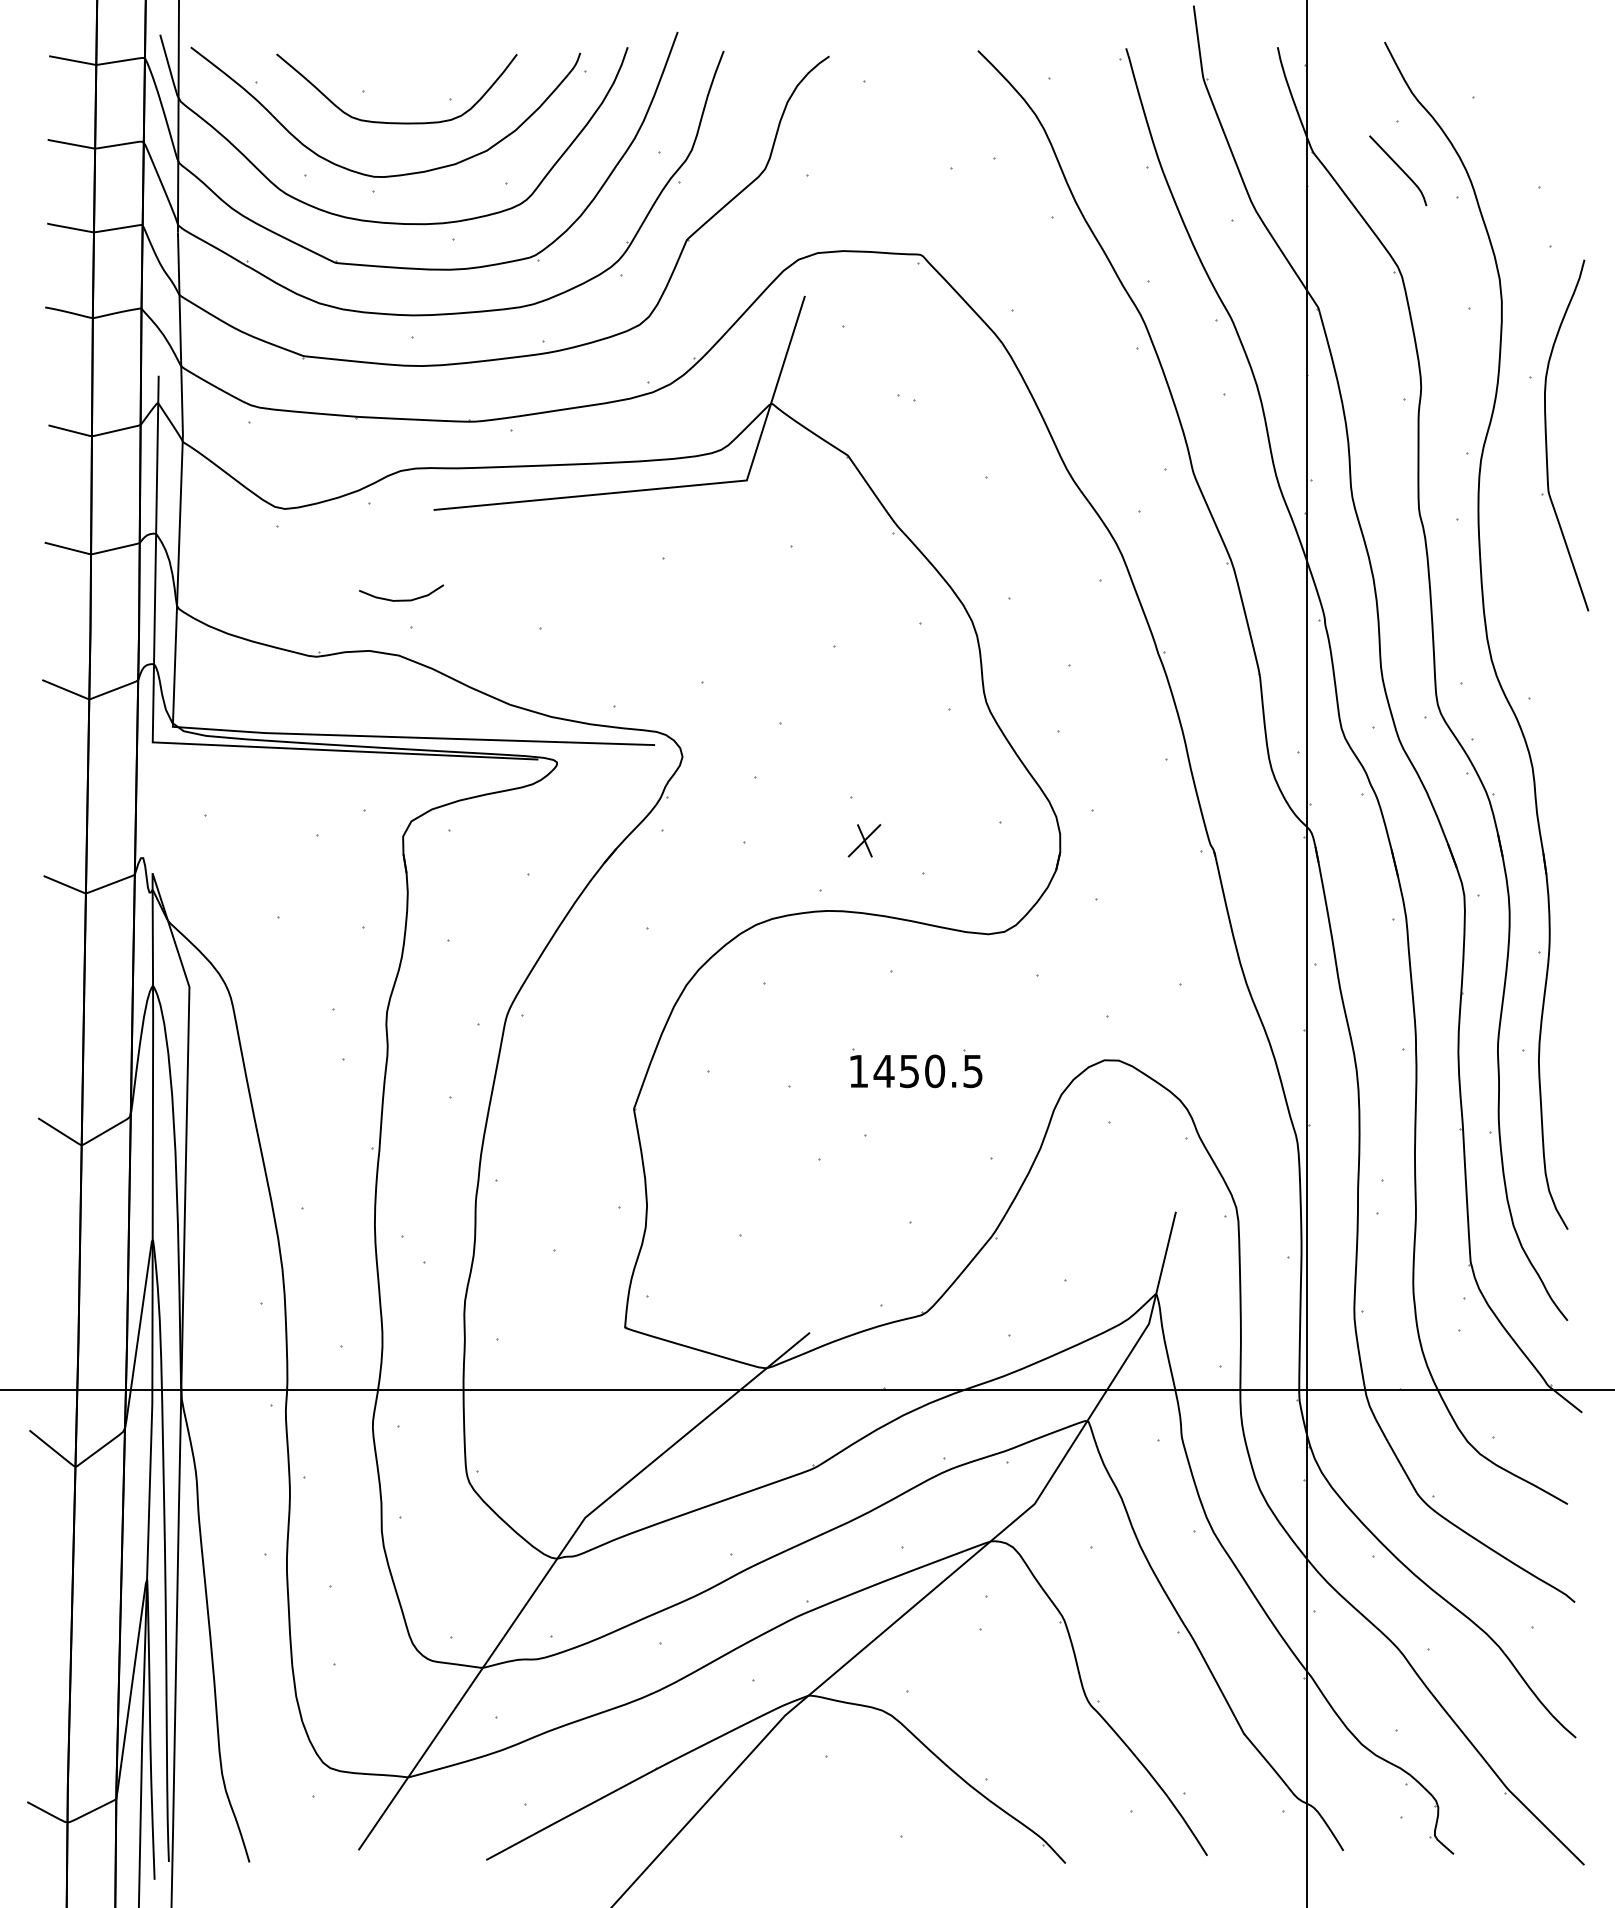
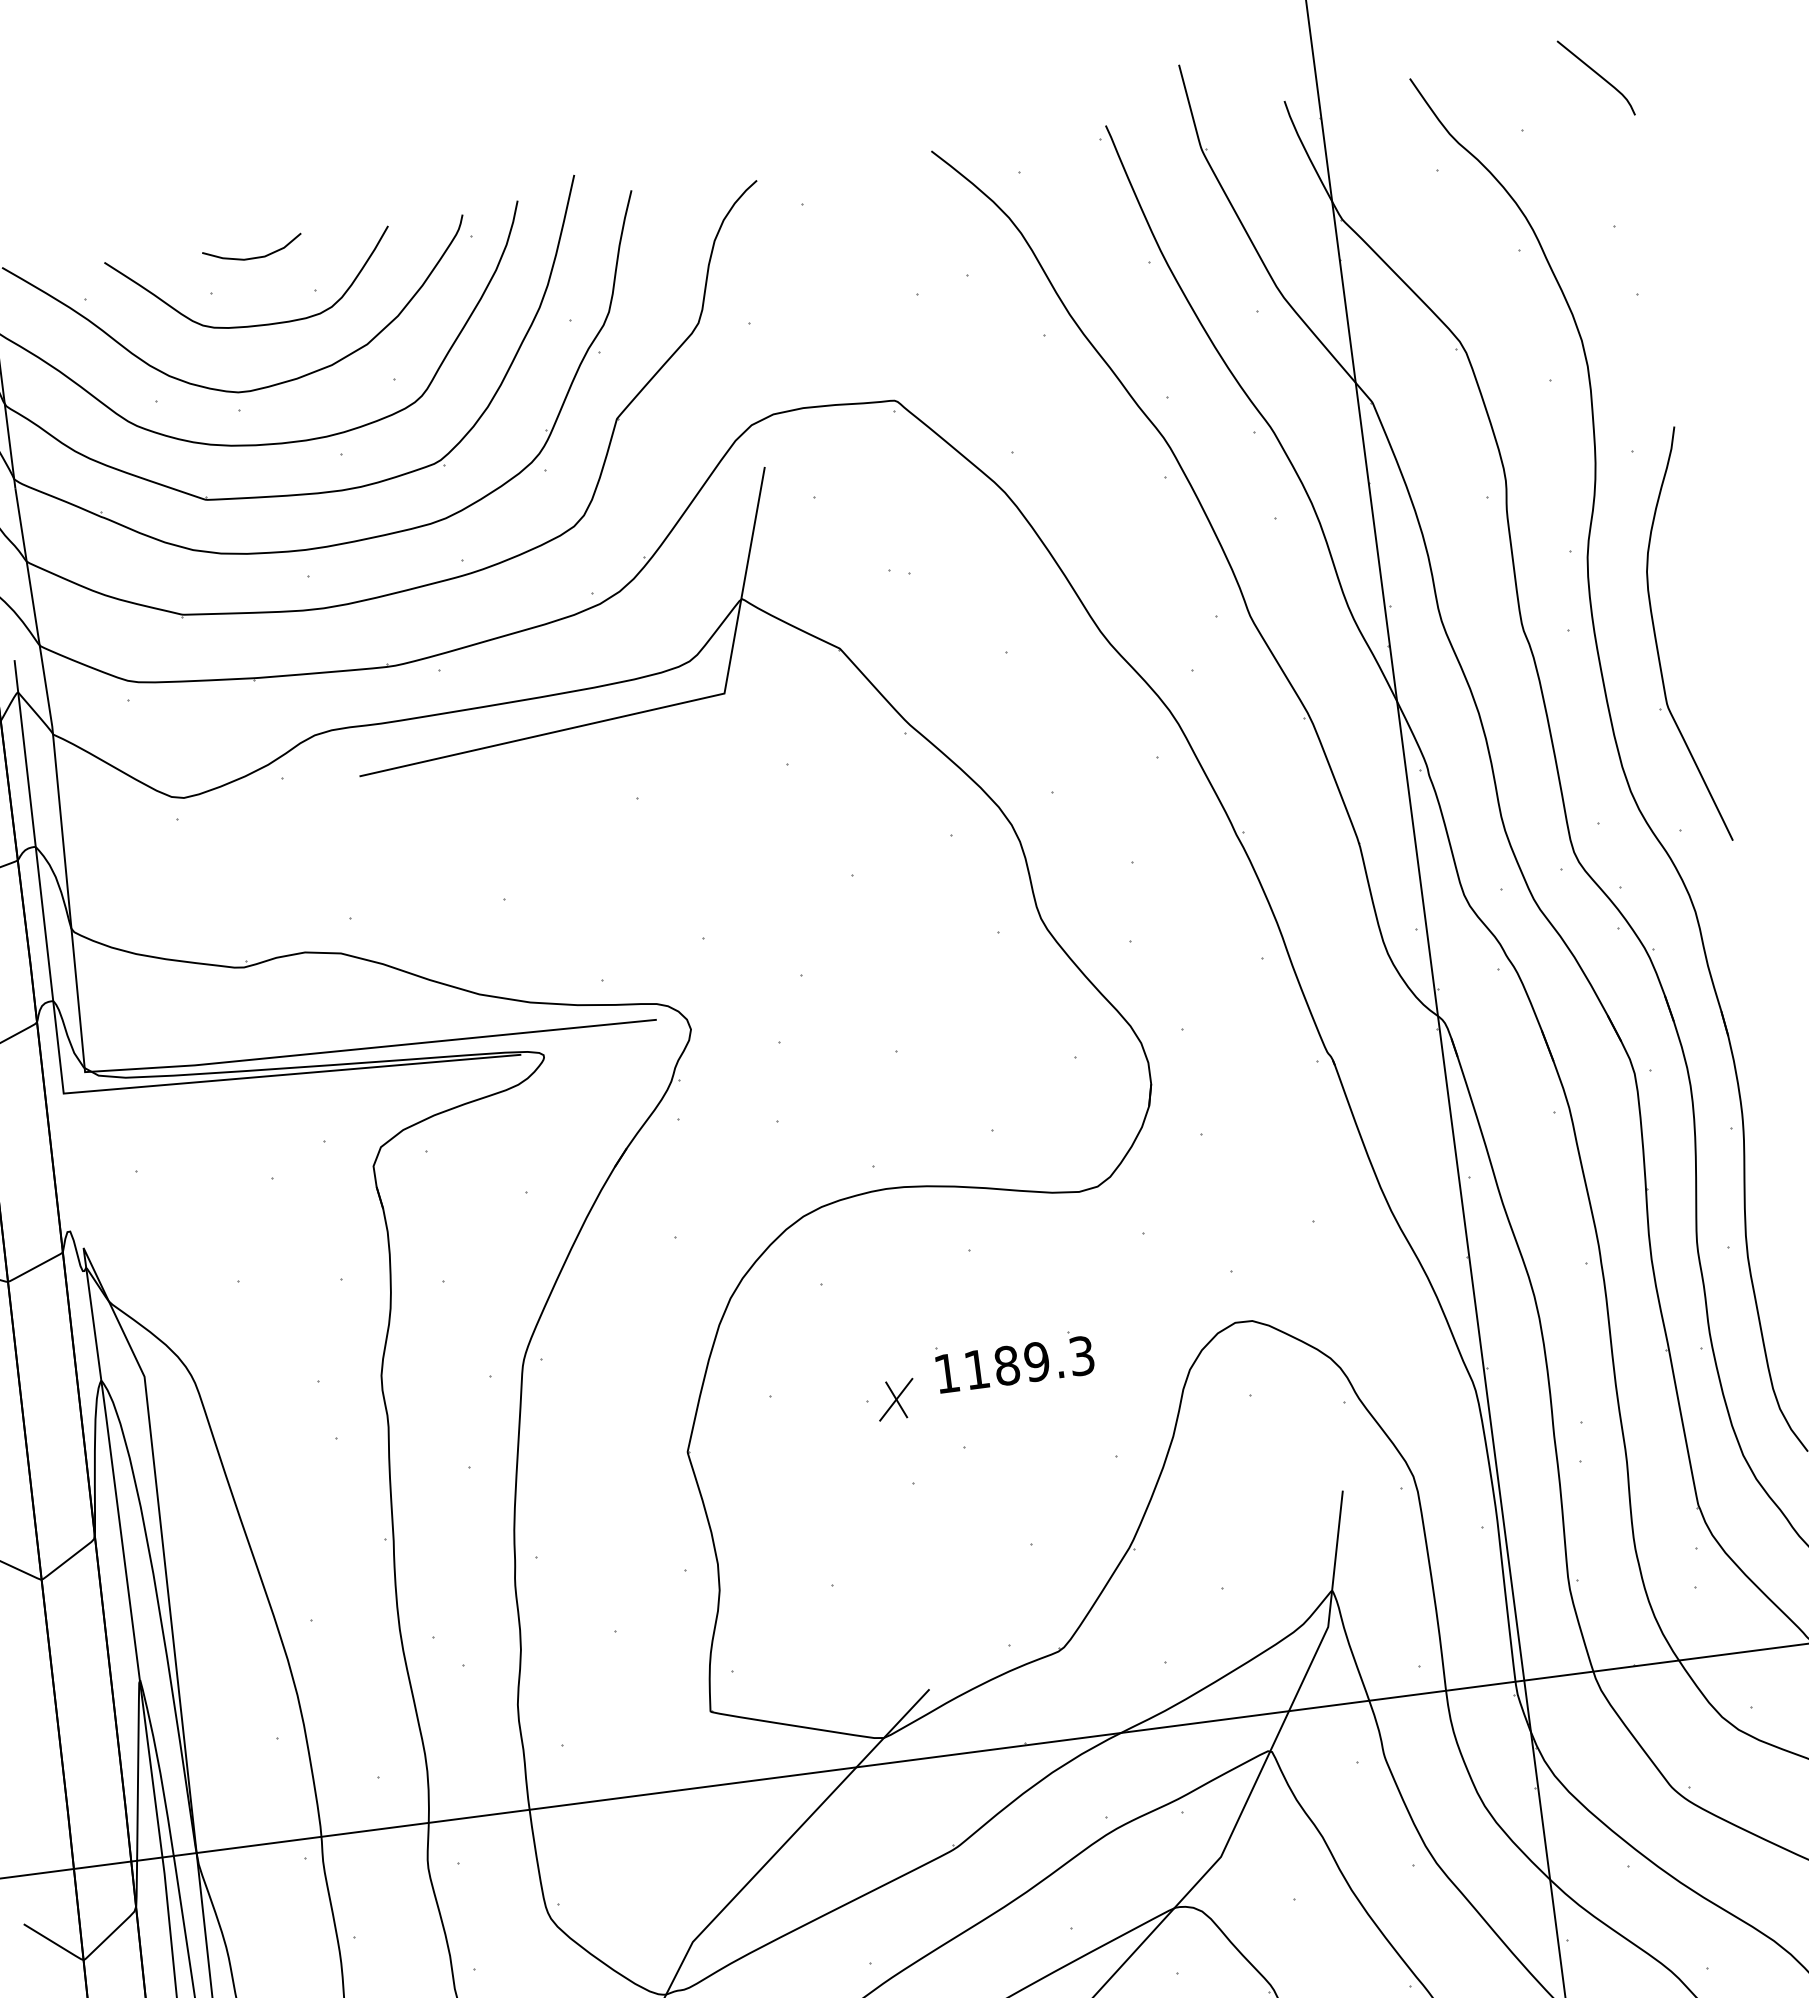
curve: (1399, 168) -> (1597, 75), moved
part: (1546, 435) -> (1656, 639), moved
curve: (401, 599) -> (253, 256), moved
part: (864, 840) -> (896, 1399), moved
text: (927, 1071) -> (1028, 1363), 1450.5 -> 1189.3

